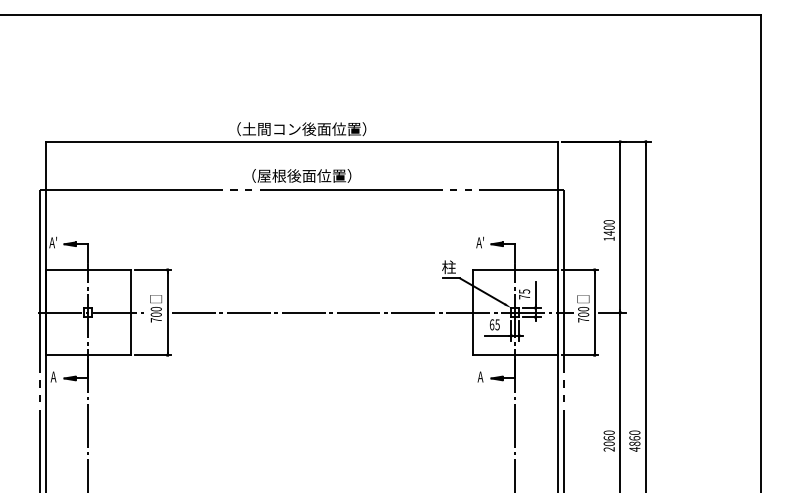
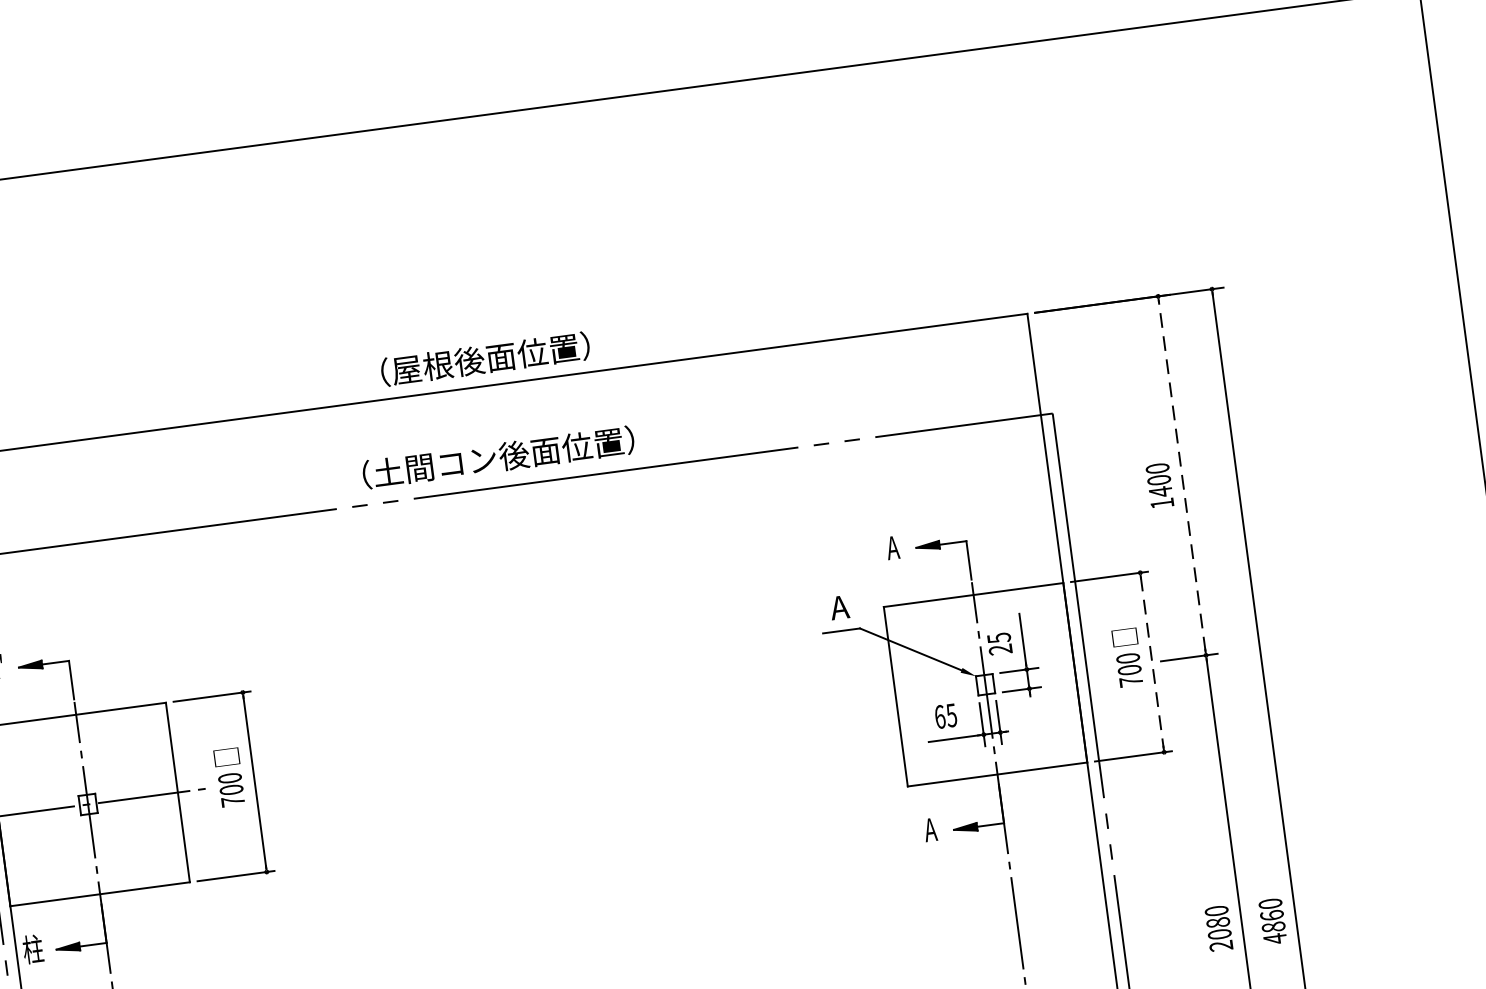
text: (301, 129) -> (484, 359), （土間コン後面位置） -> （屋根後面位置）
text: (301, 175) -> (497, 456), （屋根後面位置） -> （土間コン後面位置）
line: (620, 227) -> (1182, 476), solid -> dashed
text: (479, 242) -> (890, 547), A' -> A
text: (449, 267) -> (834, 608), 柱 -> A
text: (524, 296) -> (1000, 648), 75 -> 25
line: (372, 312) -> (685, 724), removed
line: (594, 312) -> (1151, 662), solid -> dashed
text: (53, 376) -> (32, 948), A -> 柱
text: (608, 438) -> (1216, 923), 2060 -> 2080

